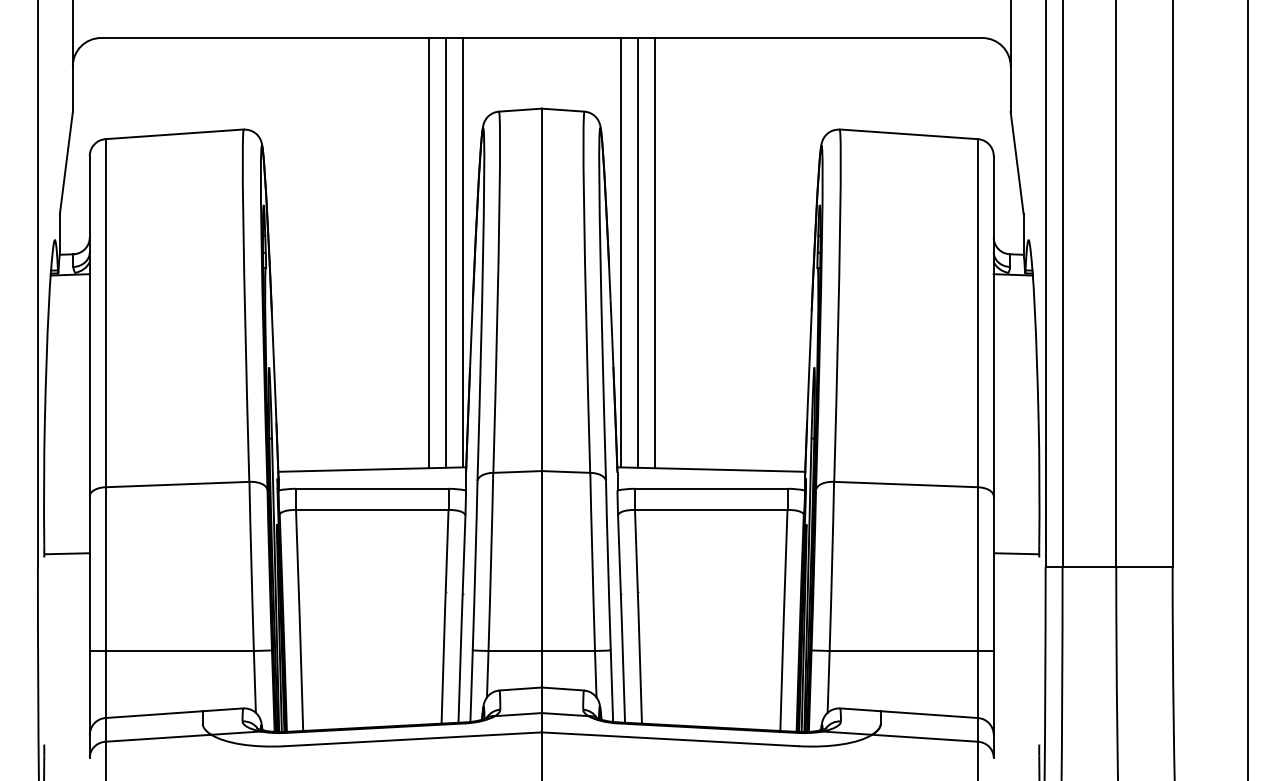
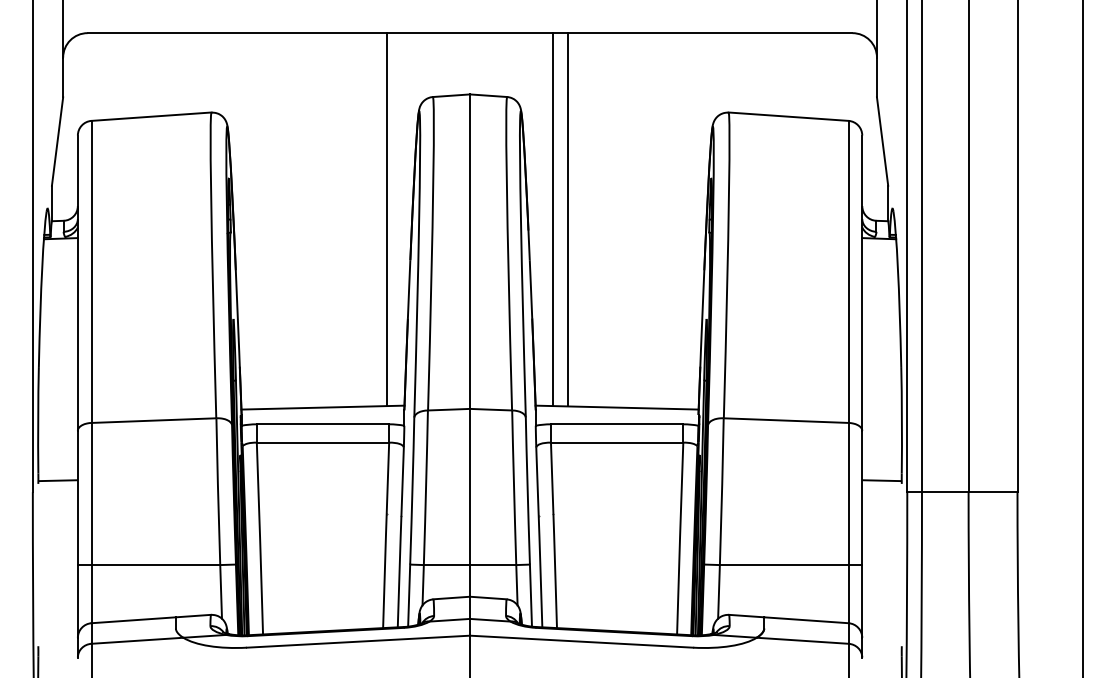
line: (429, 252) -> (372, 219), removed
line: (462, 252) -> (401, 219), removed
line: (620, 252) -> (538, 219), removed

